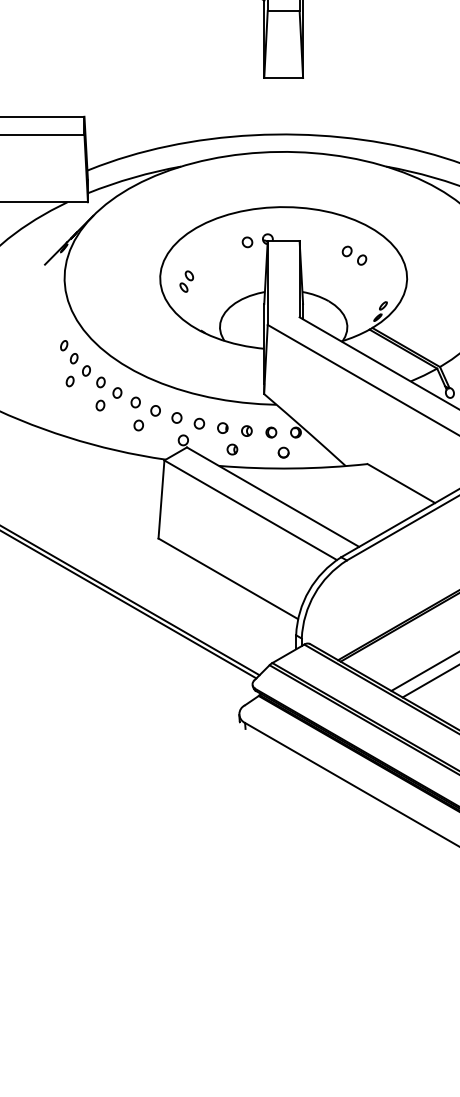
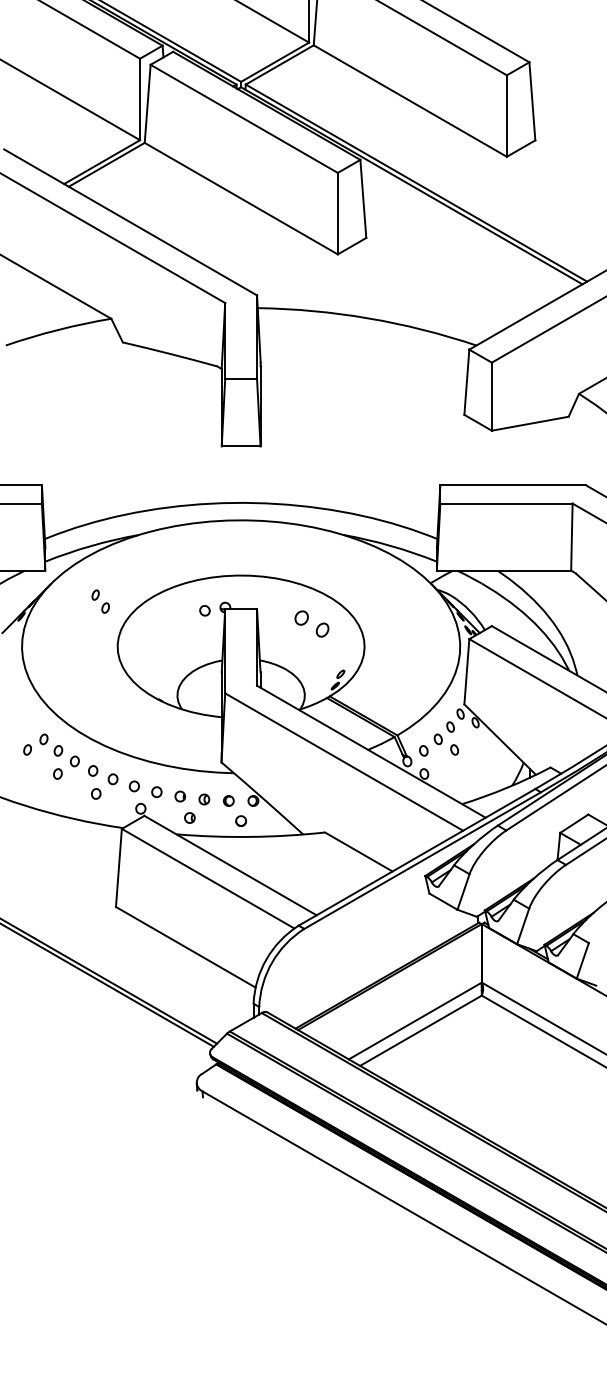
part: (354, 256) -> (311, 624), size x1.4
part: (187, 281) -> (144, 649), removed
part: (69, 352) -> (100, 601), moved

